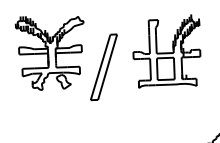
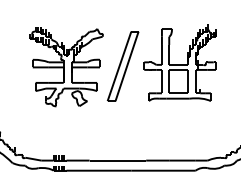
part: (166, 51) -> (179, 62), moved
part: (50, 53) -> (66, 67), moved

